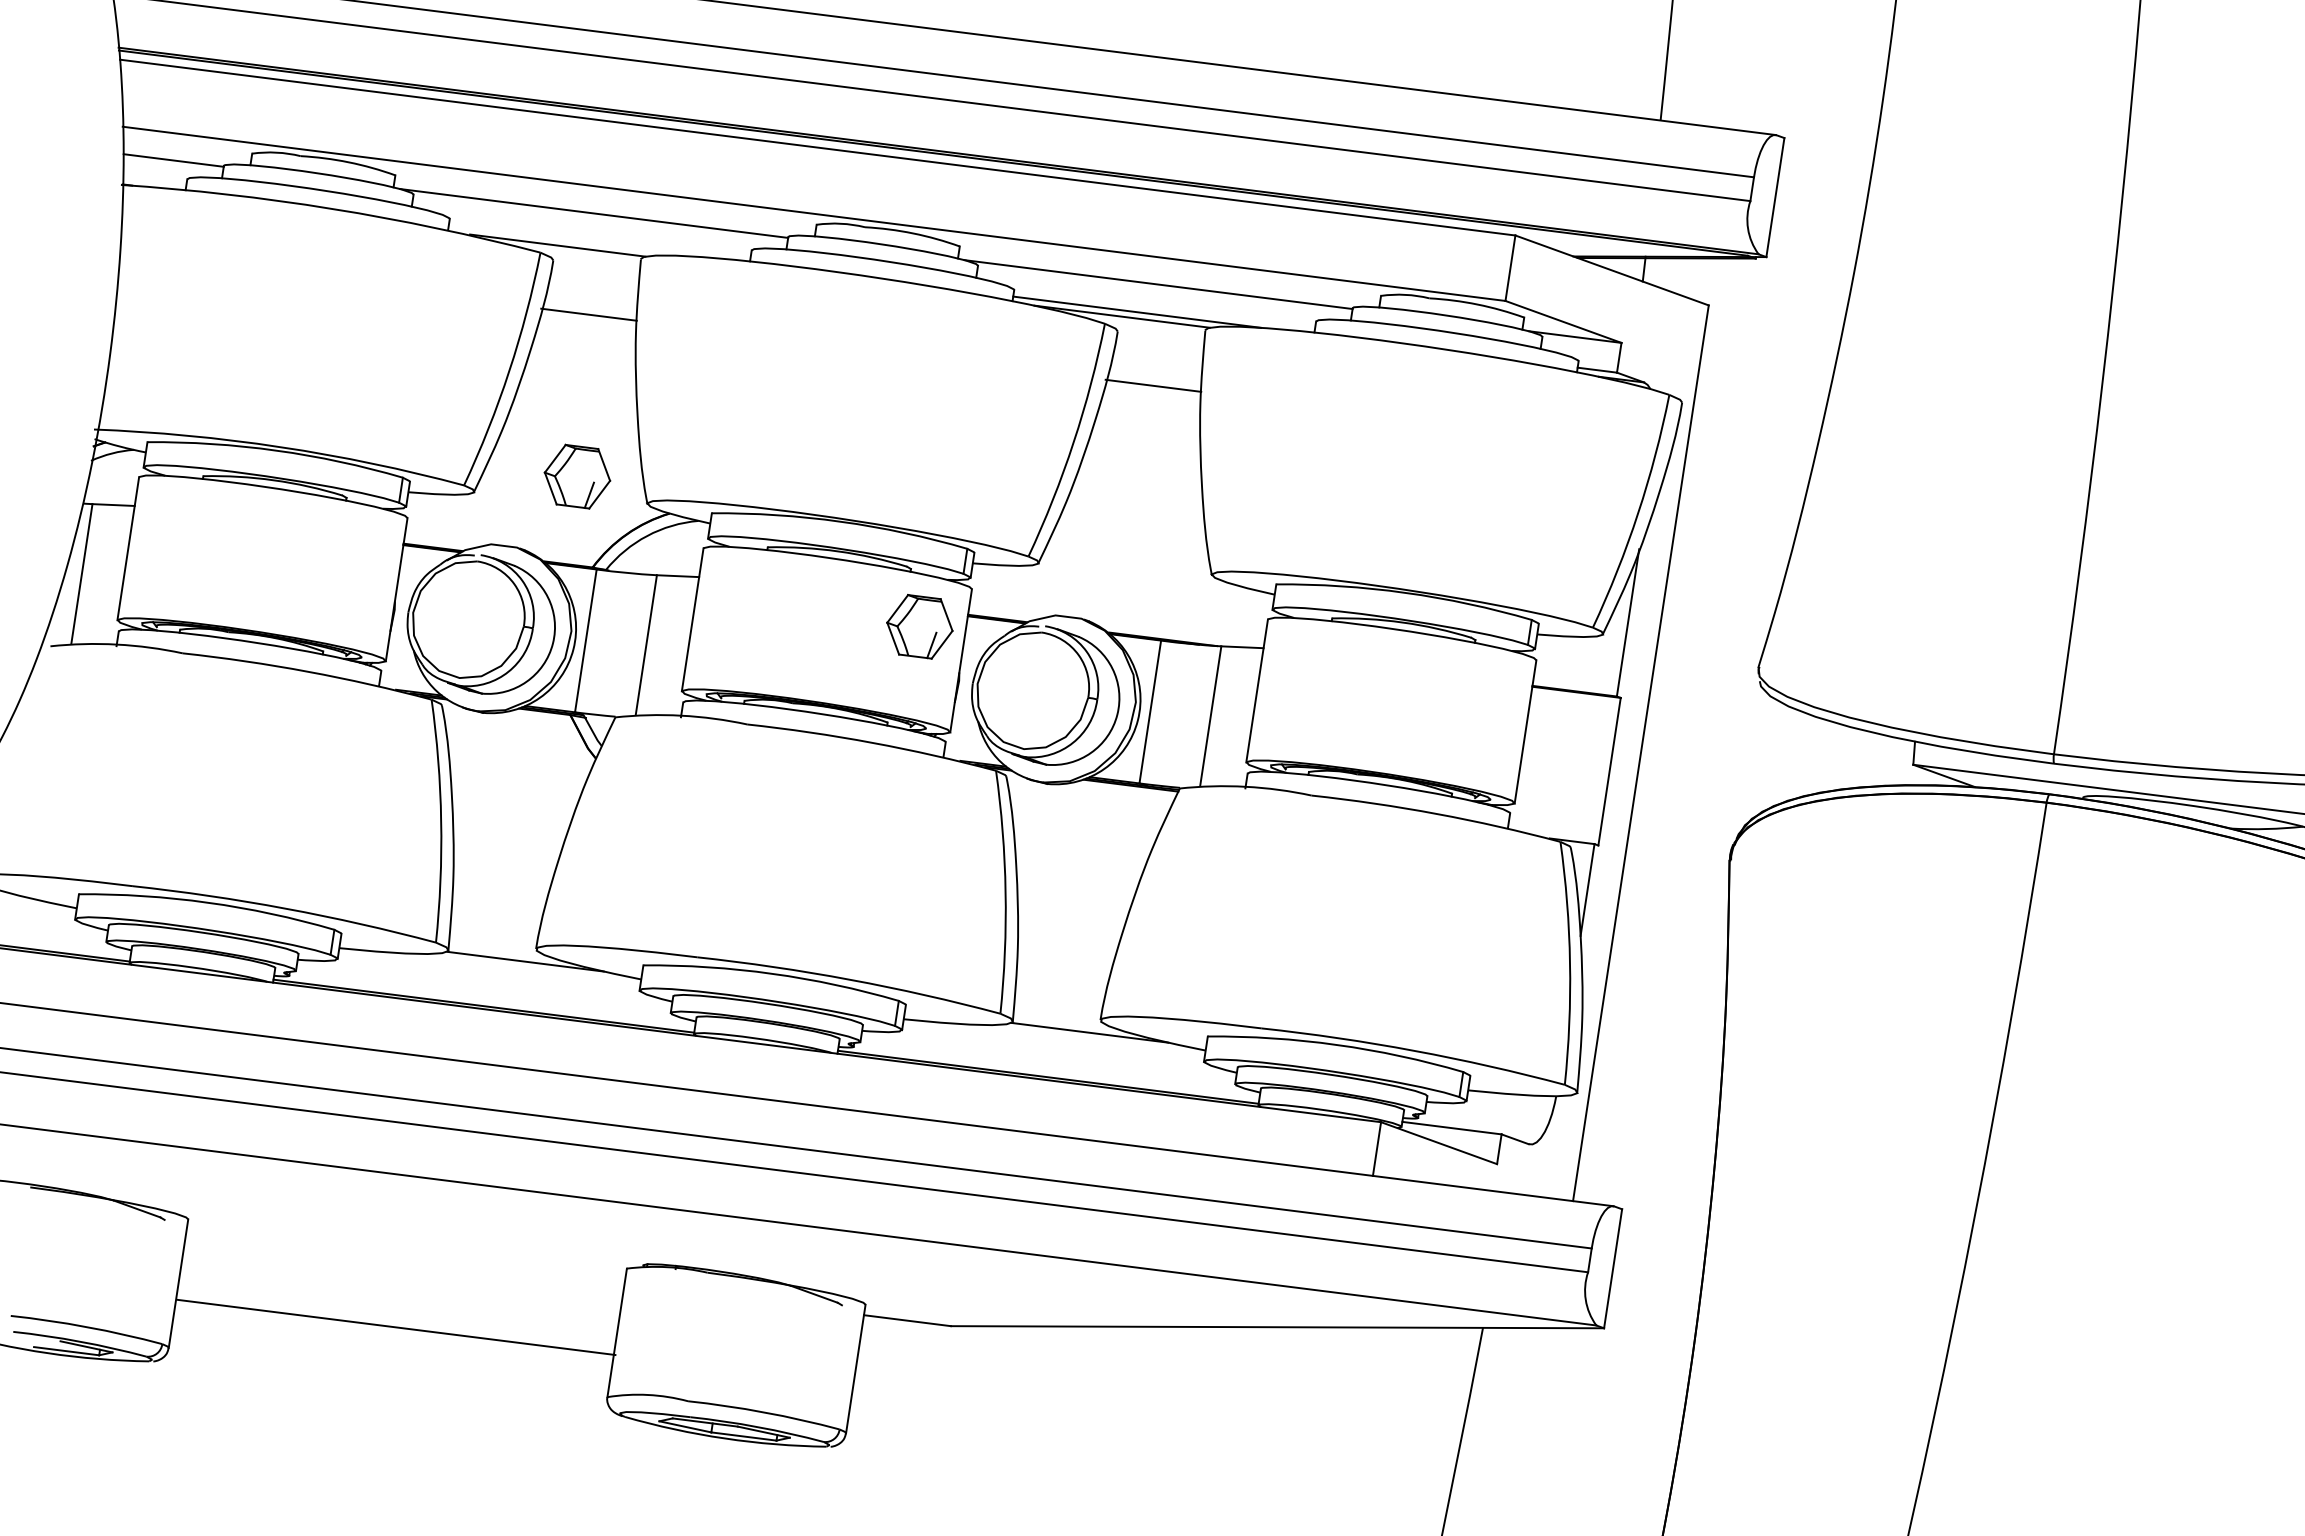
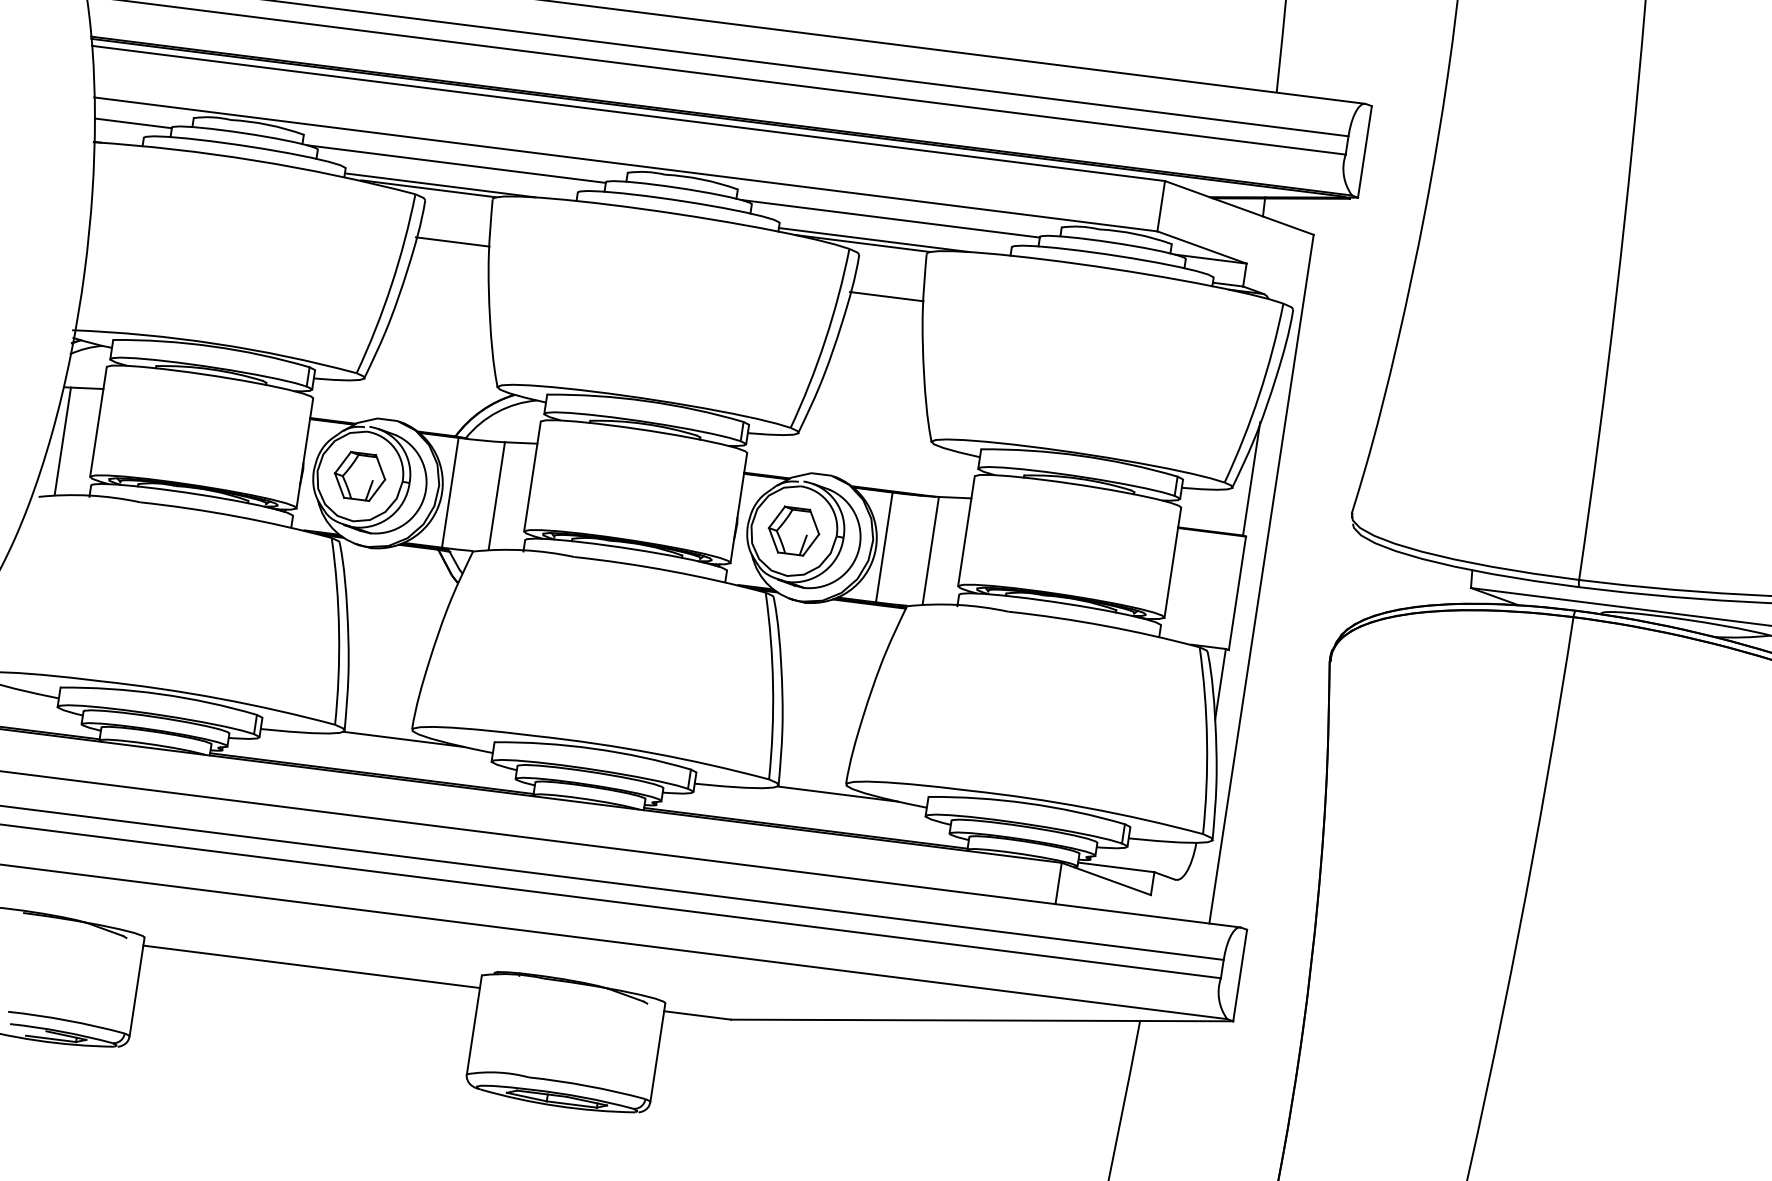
line: (572, 240) -> (440, 184), added
part: (577, 476) -> (360, 476), moved
part: (919, 626) -> (793, 530), moved
line: (396, 1327) -> (311, 966), moved

